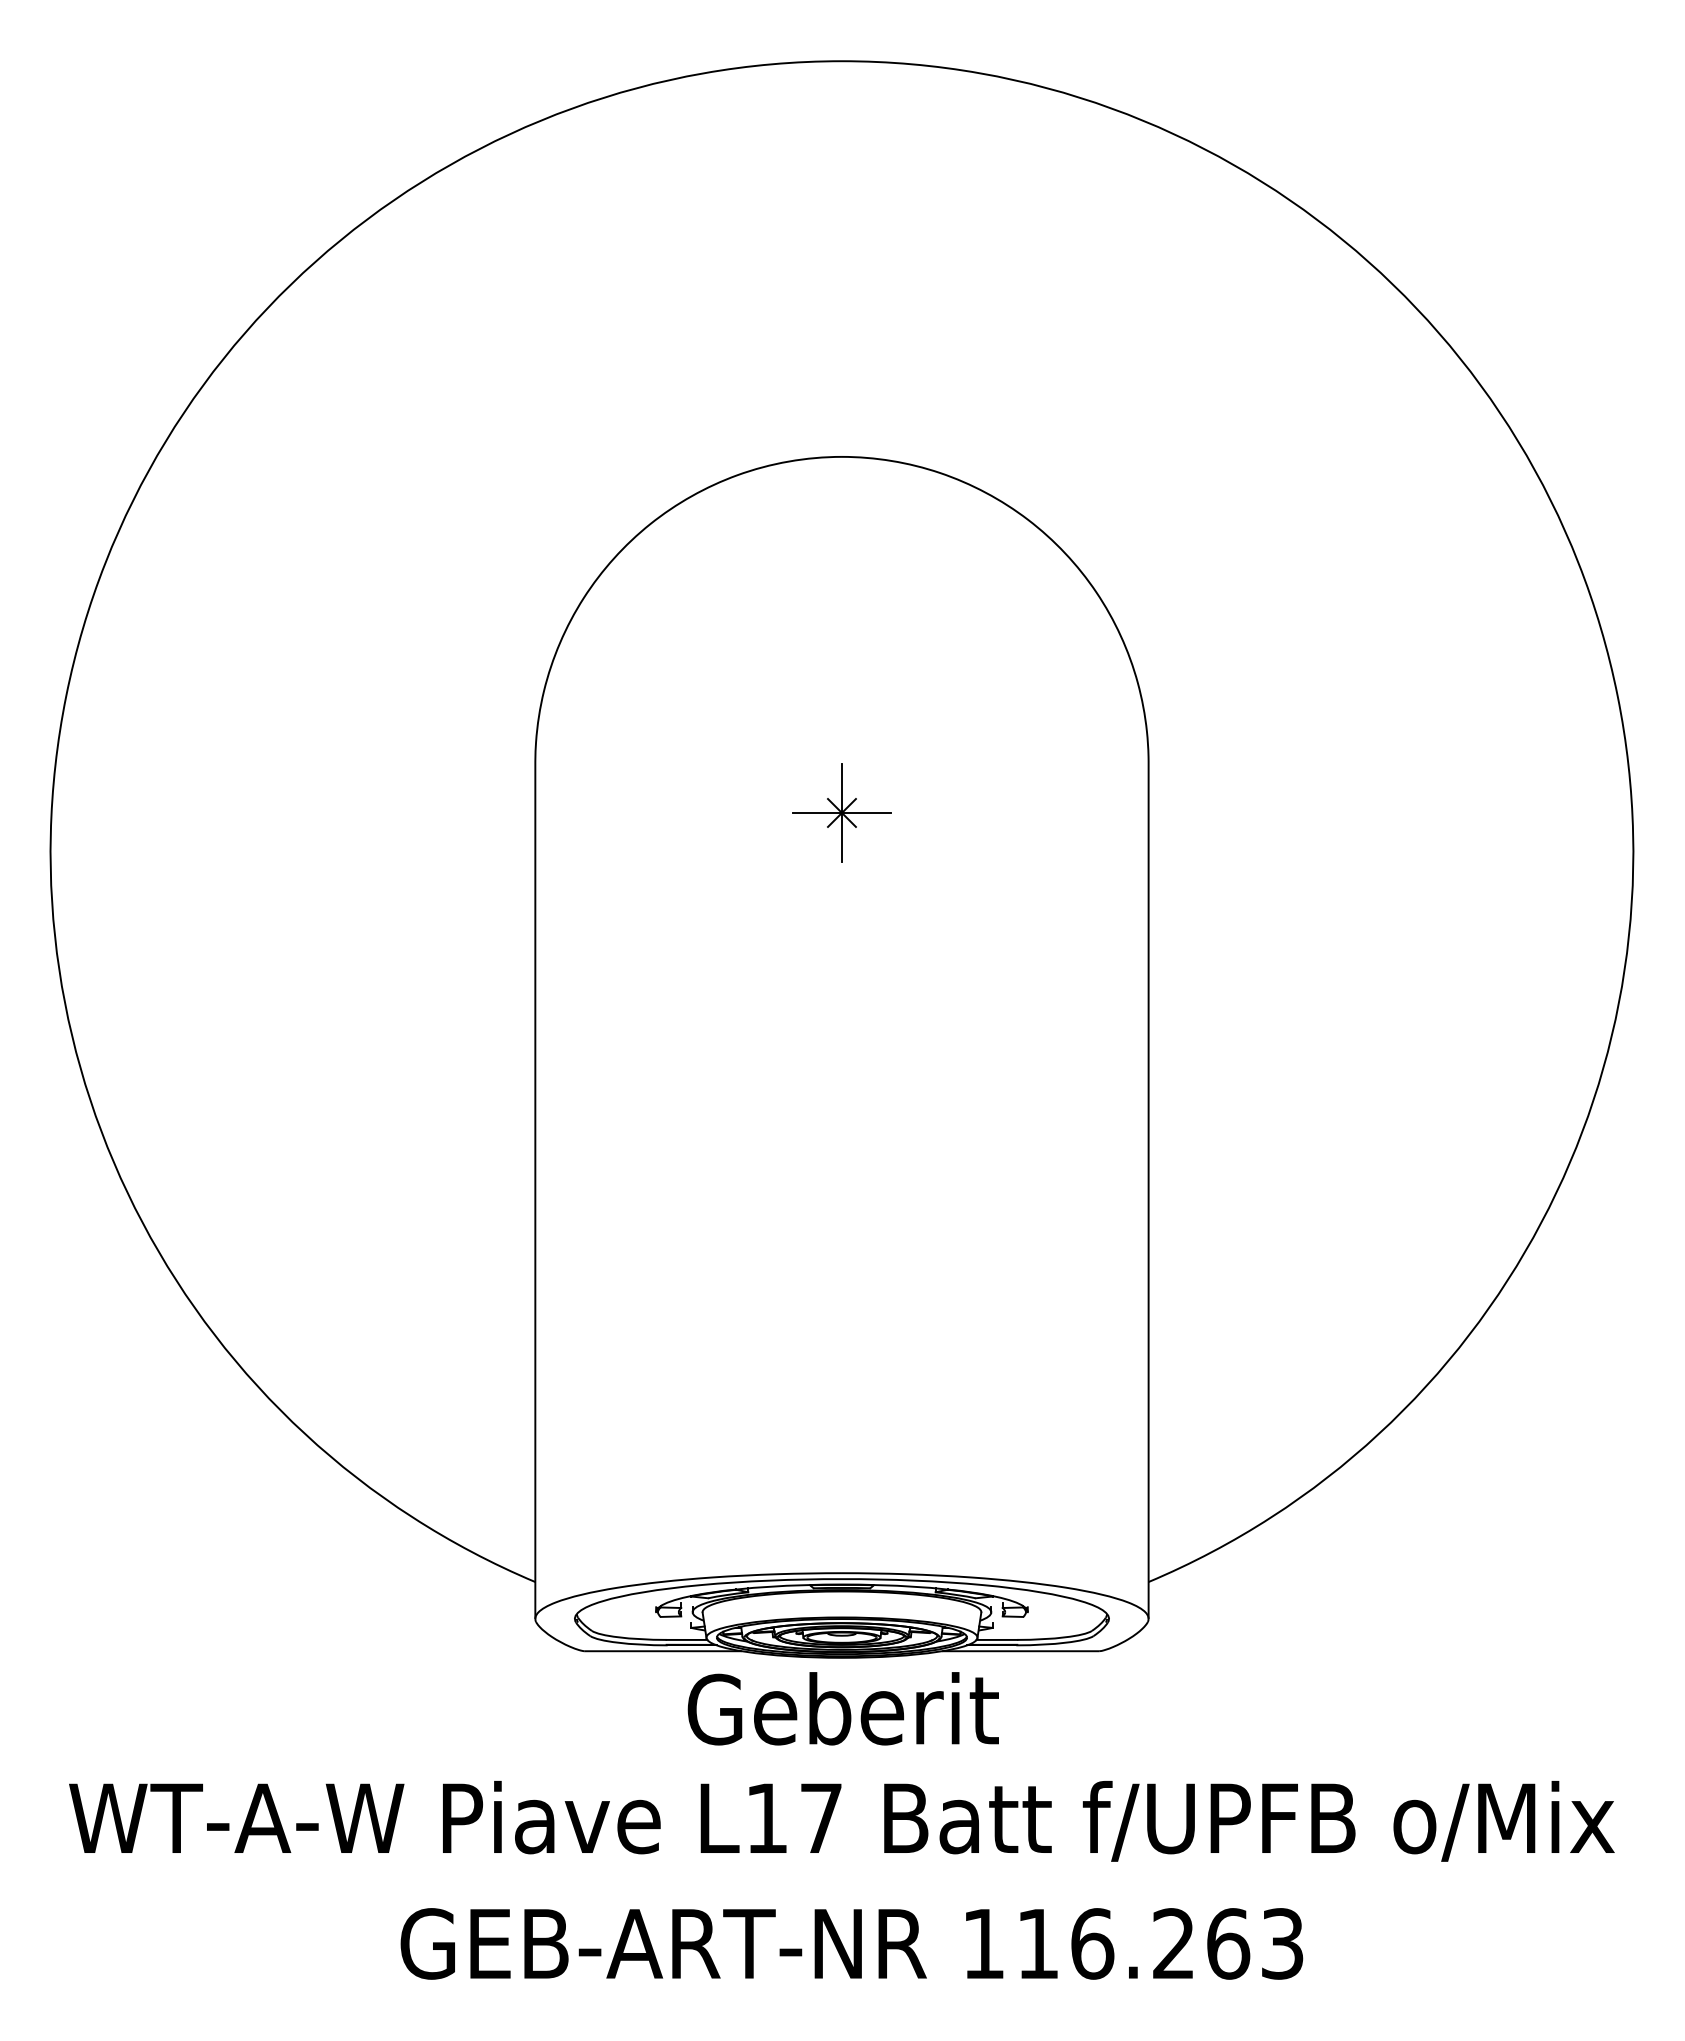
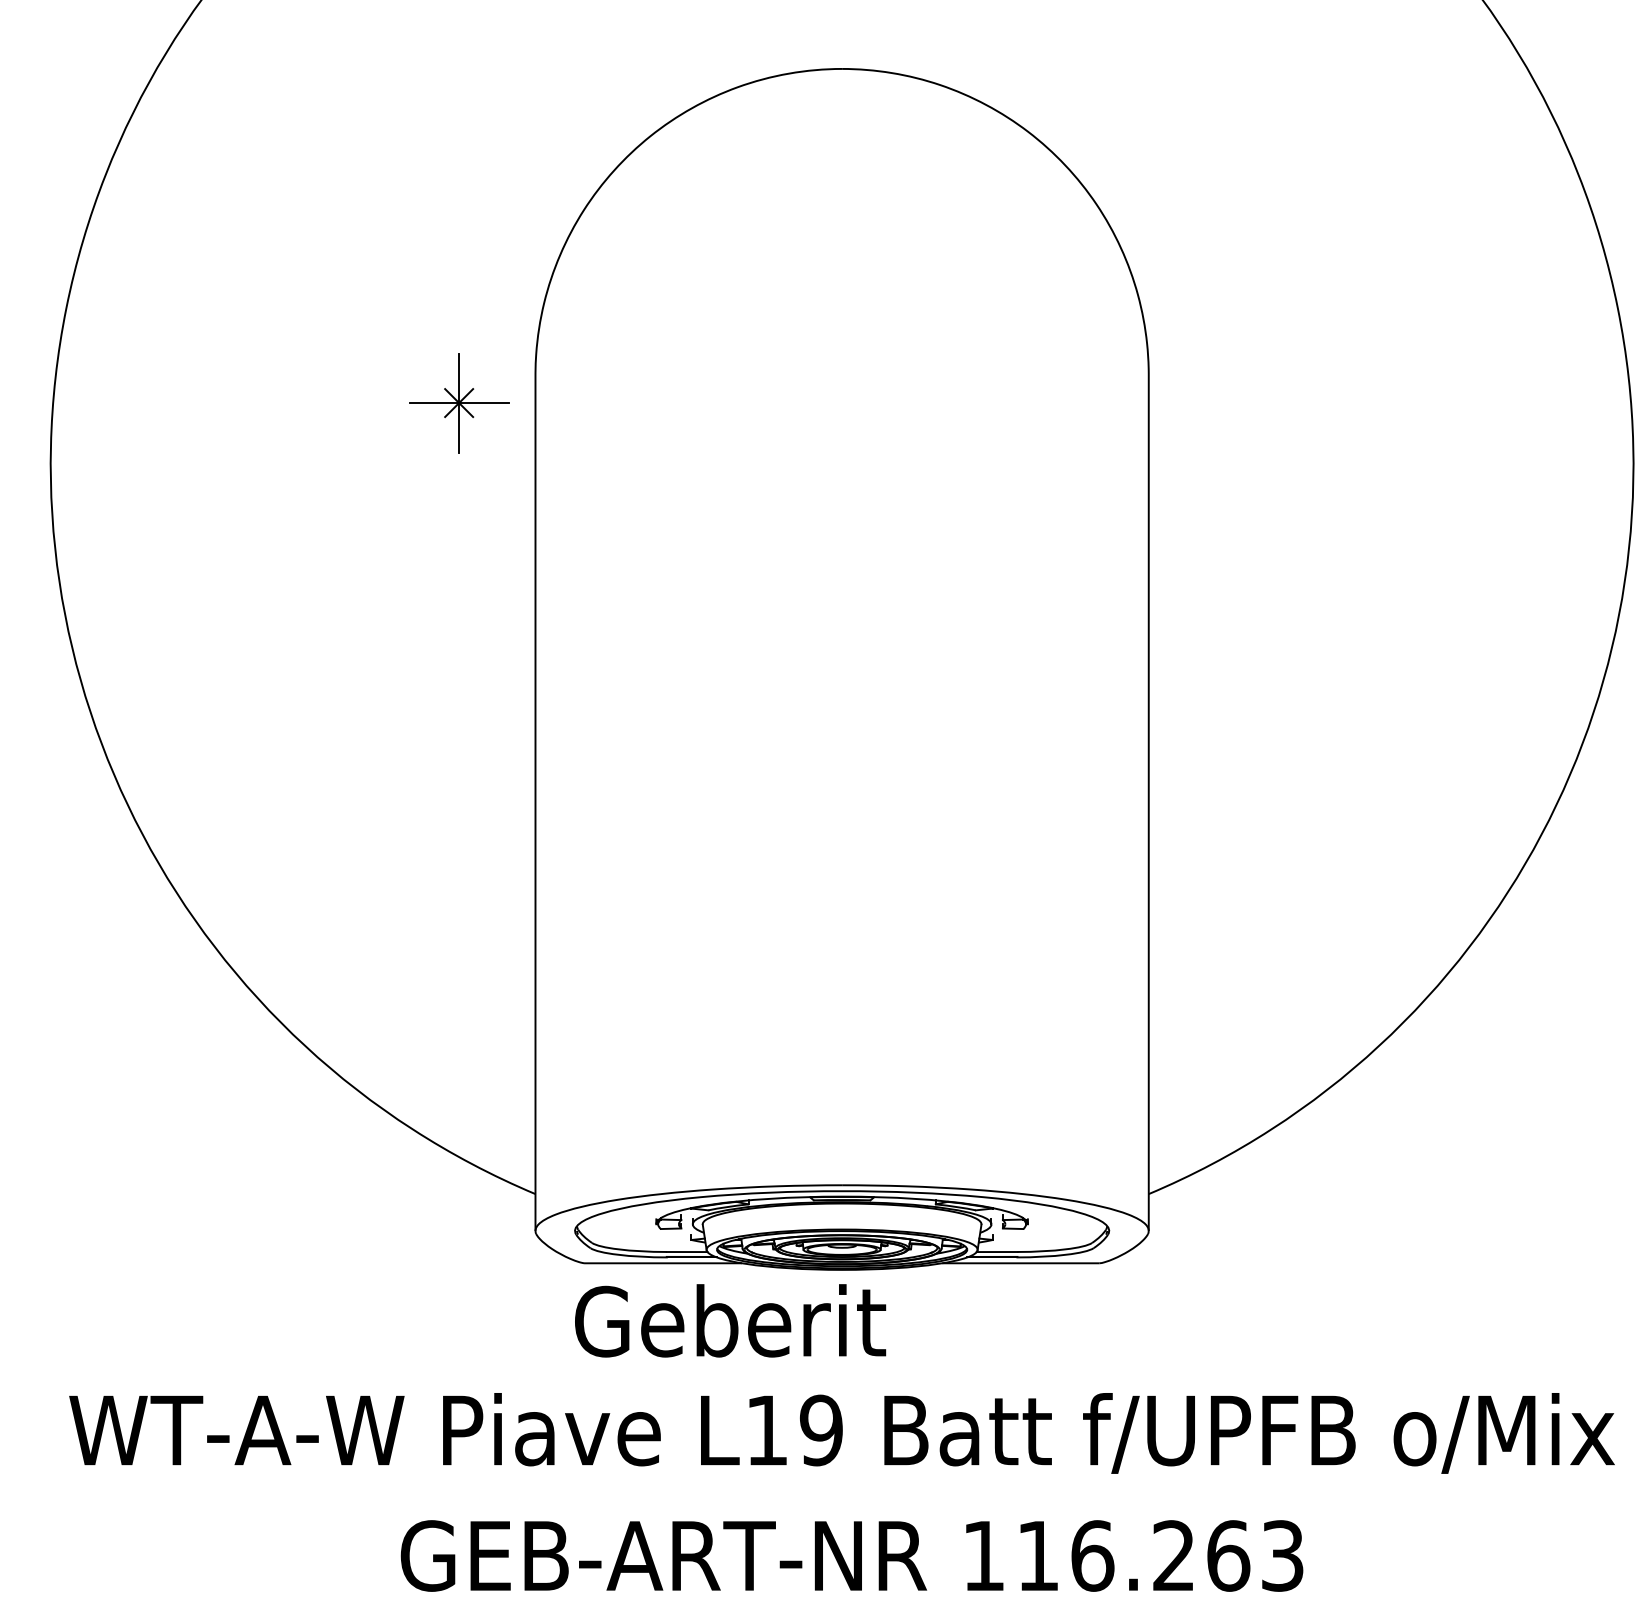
part: (841, 812) -> (458, 402), moved
text: (842, 1708) -> (729, 1320), moved
text: (820, 1818) -> (820, 1430), L17 -> L19

